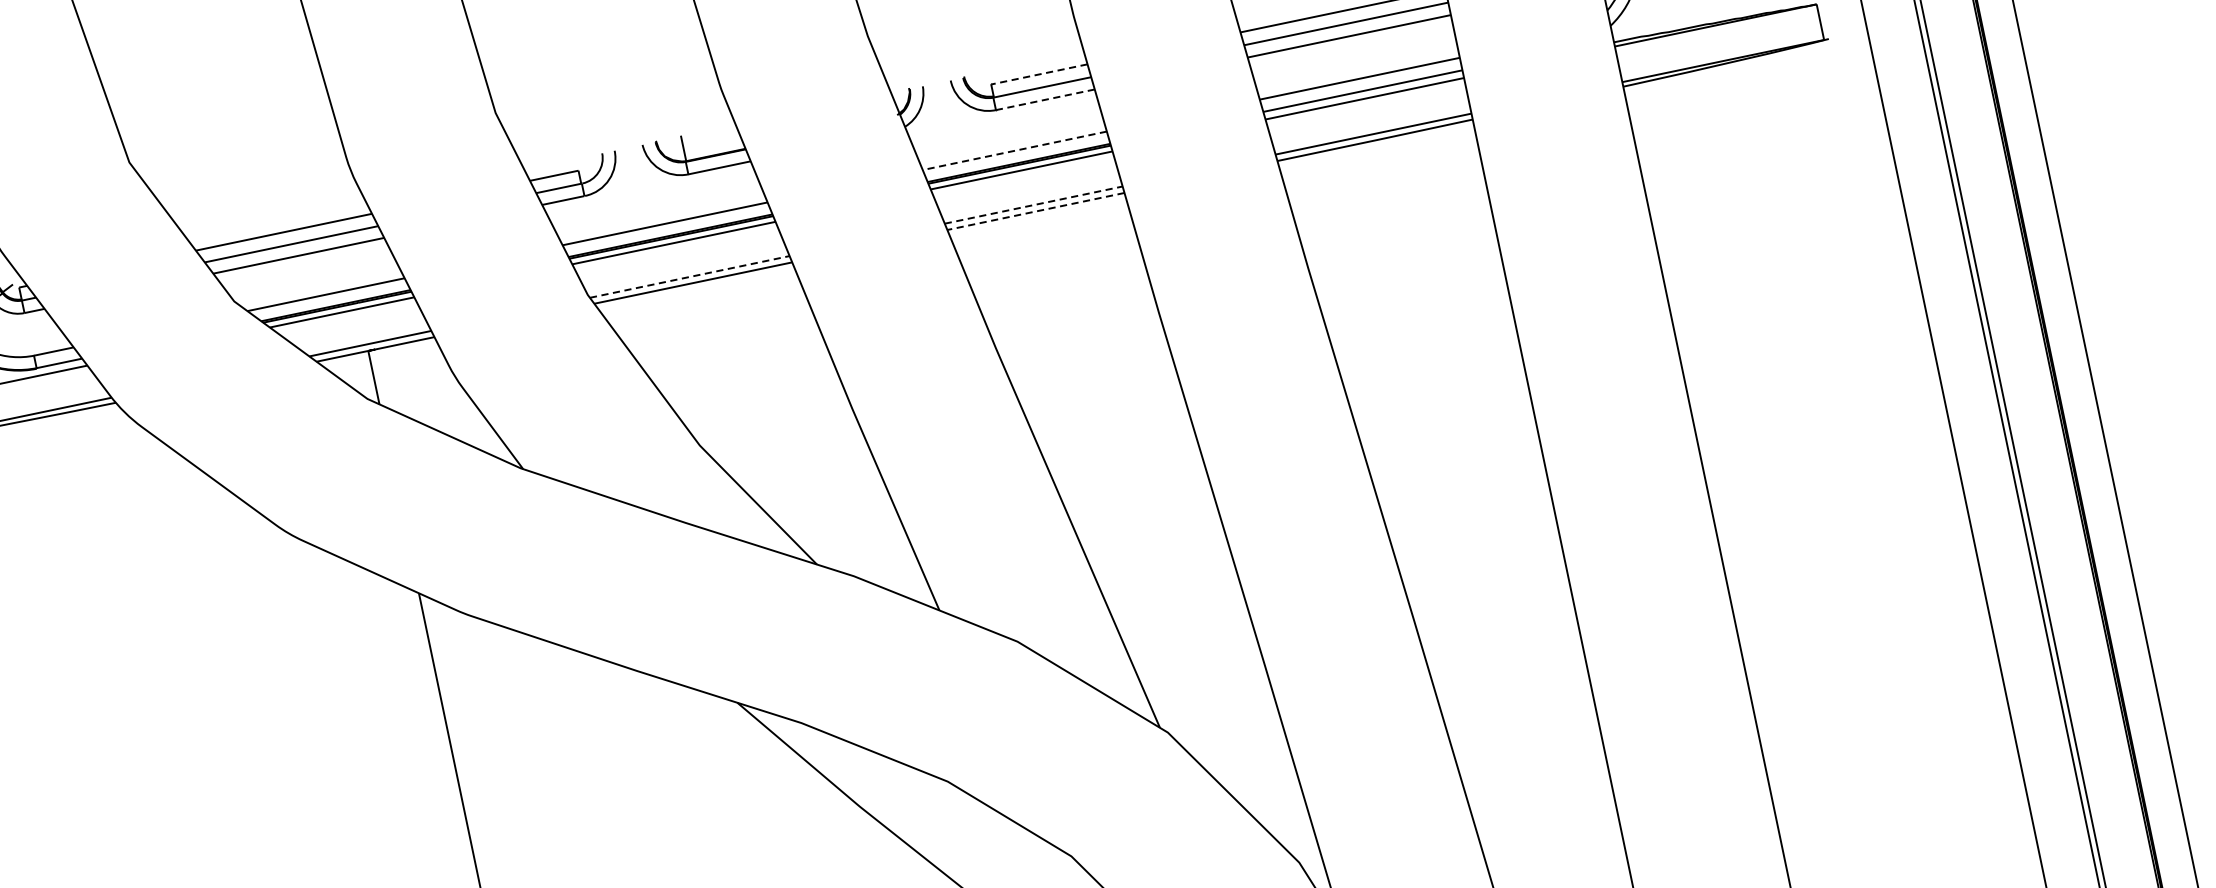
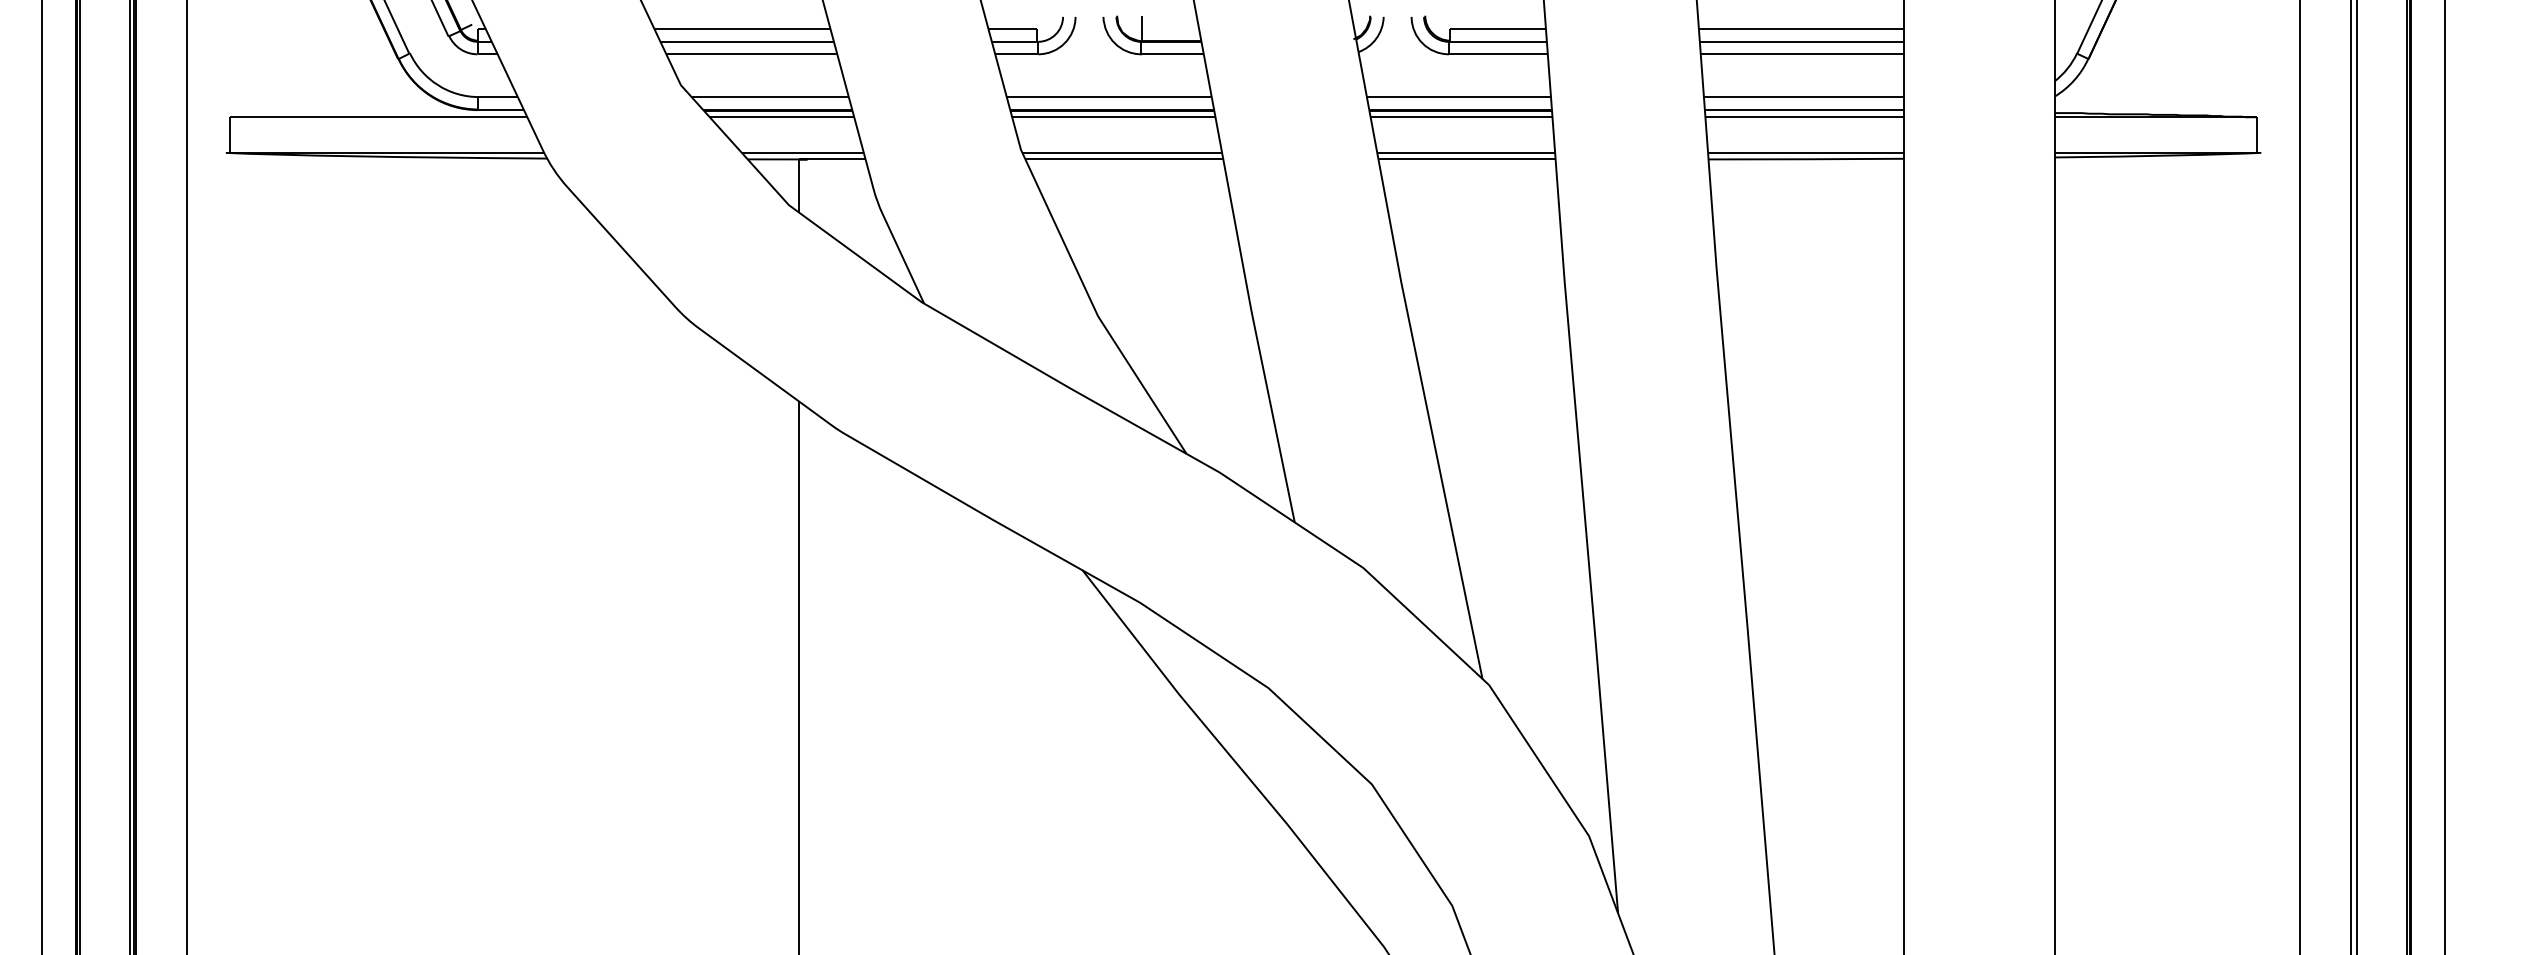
line: (1039, 74) -> (1497, 28), dashed -> solid
line: (1044, 100) -> (1497, 54), dashed -> solid
line: (1014, 151) -> (1458, 97), dashed -> solid
line: (1033, 204) -> (1466, 152), dashed -> solid
line: (1036, 211) -> (1467, 159), dashed -> solid
line: (689, 276) -> (1122, 152), dashed -> solid

